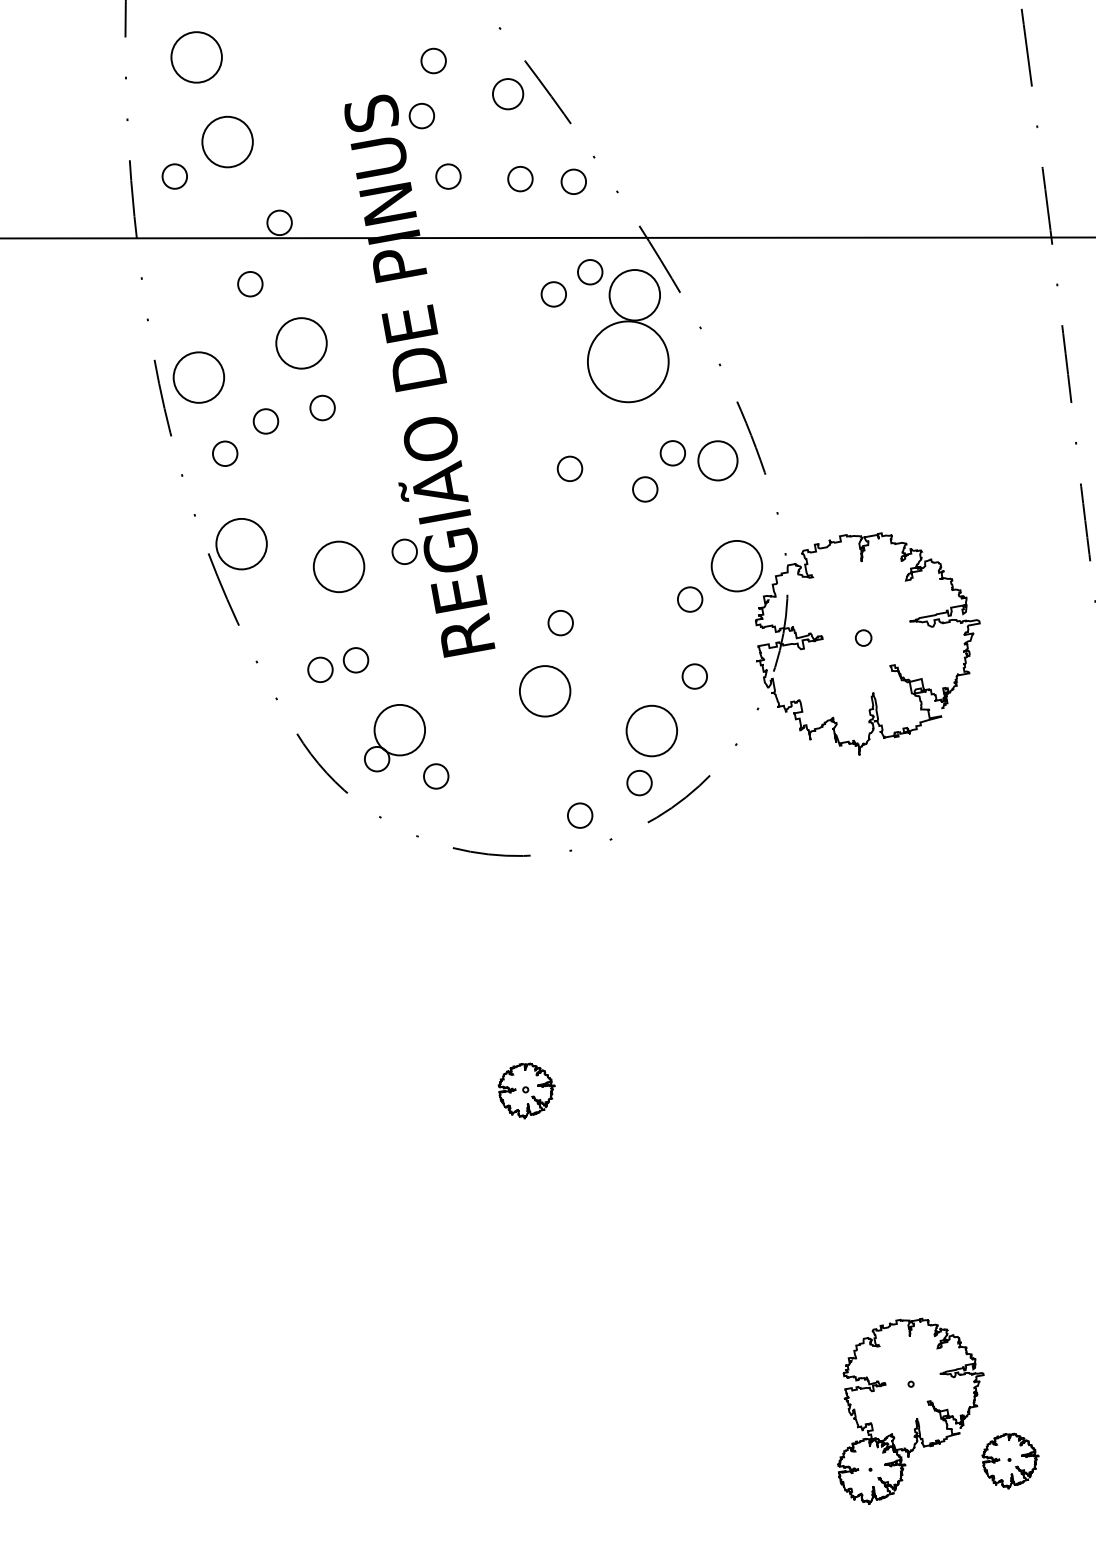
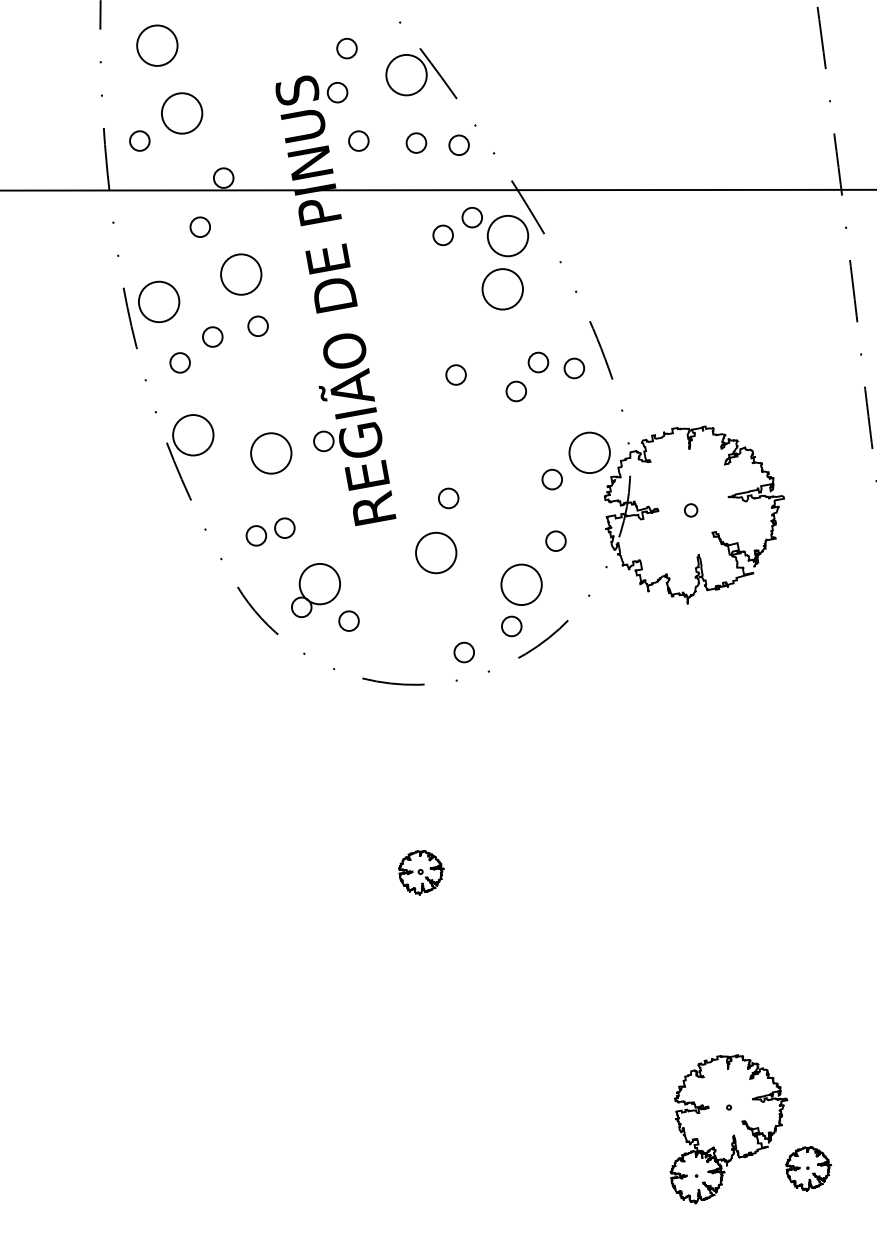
circle: (507, 93) -> (406, 74), size x1.67
circle: (628, 361) -> (502, 289), size x0.62
circle: (717, 460) -> (574, 368), size x0.62

